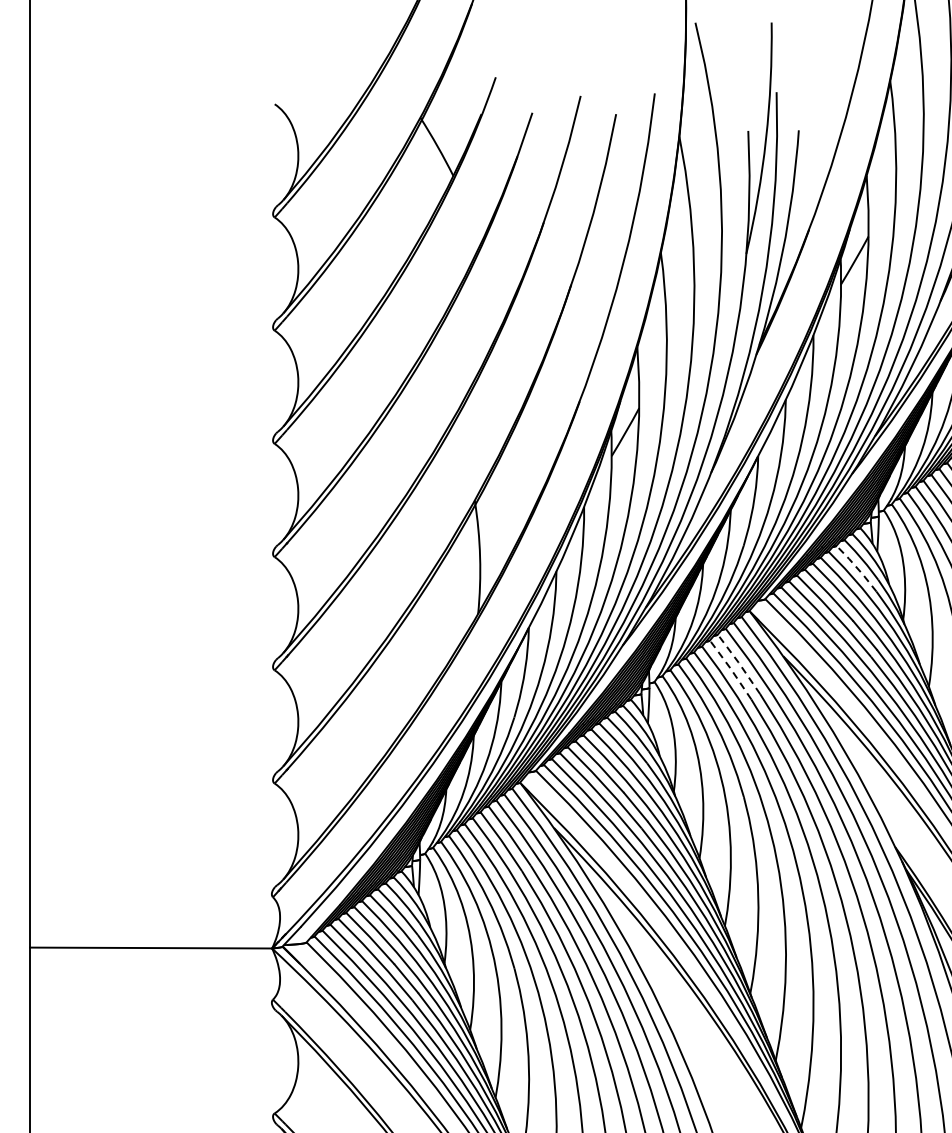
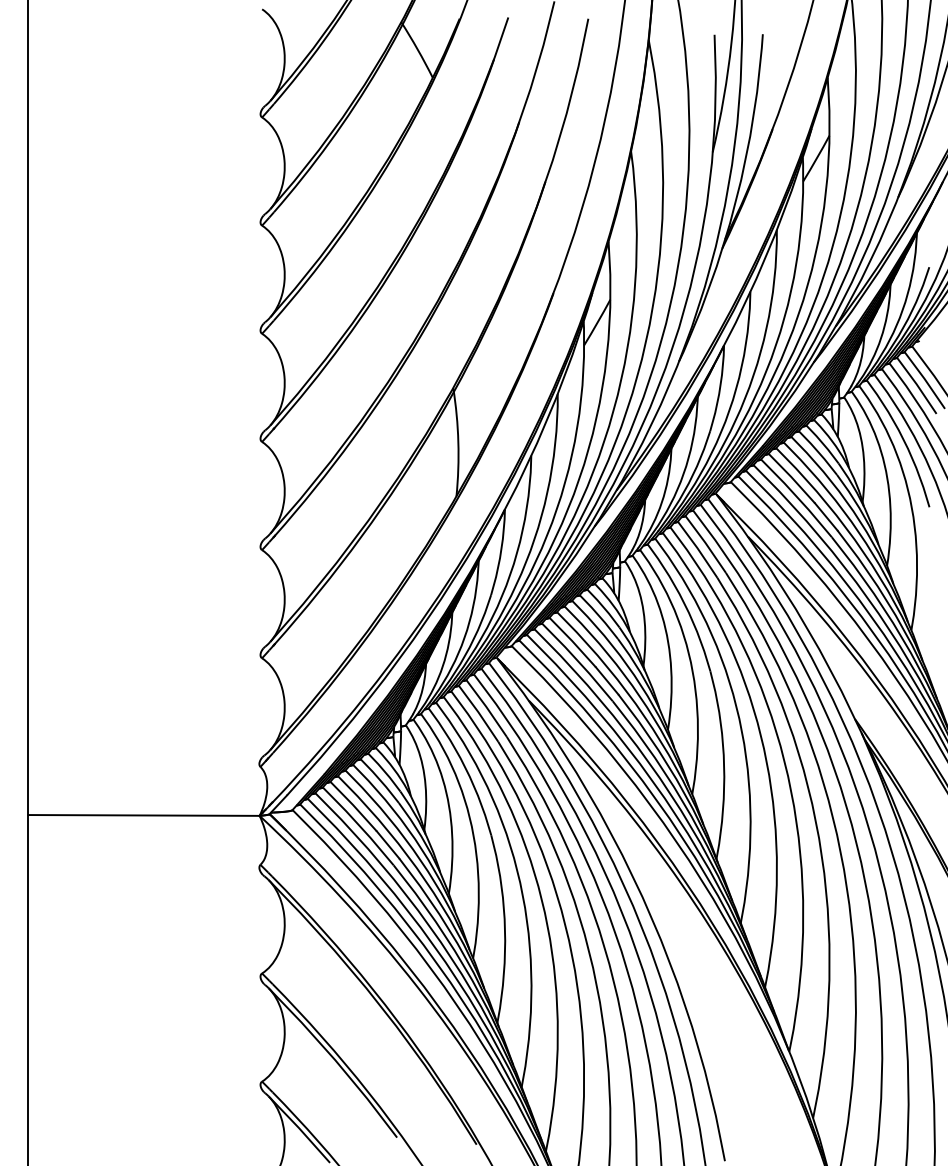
line: (857, 568) -> (818, 452), dashed -> solid
line: (738, 663) -> (705, 543), dashed -> solid
line: (731, 669) -> (698, 549), dashed -> solid

